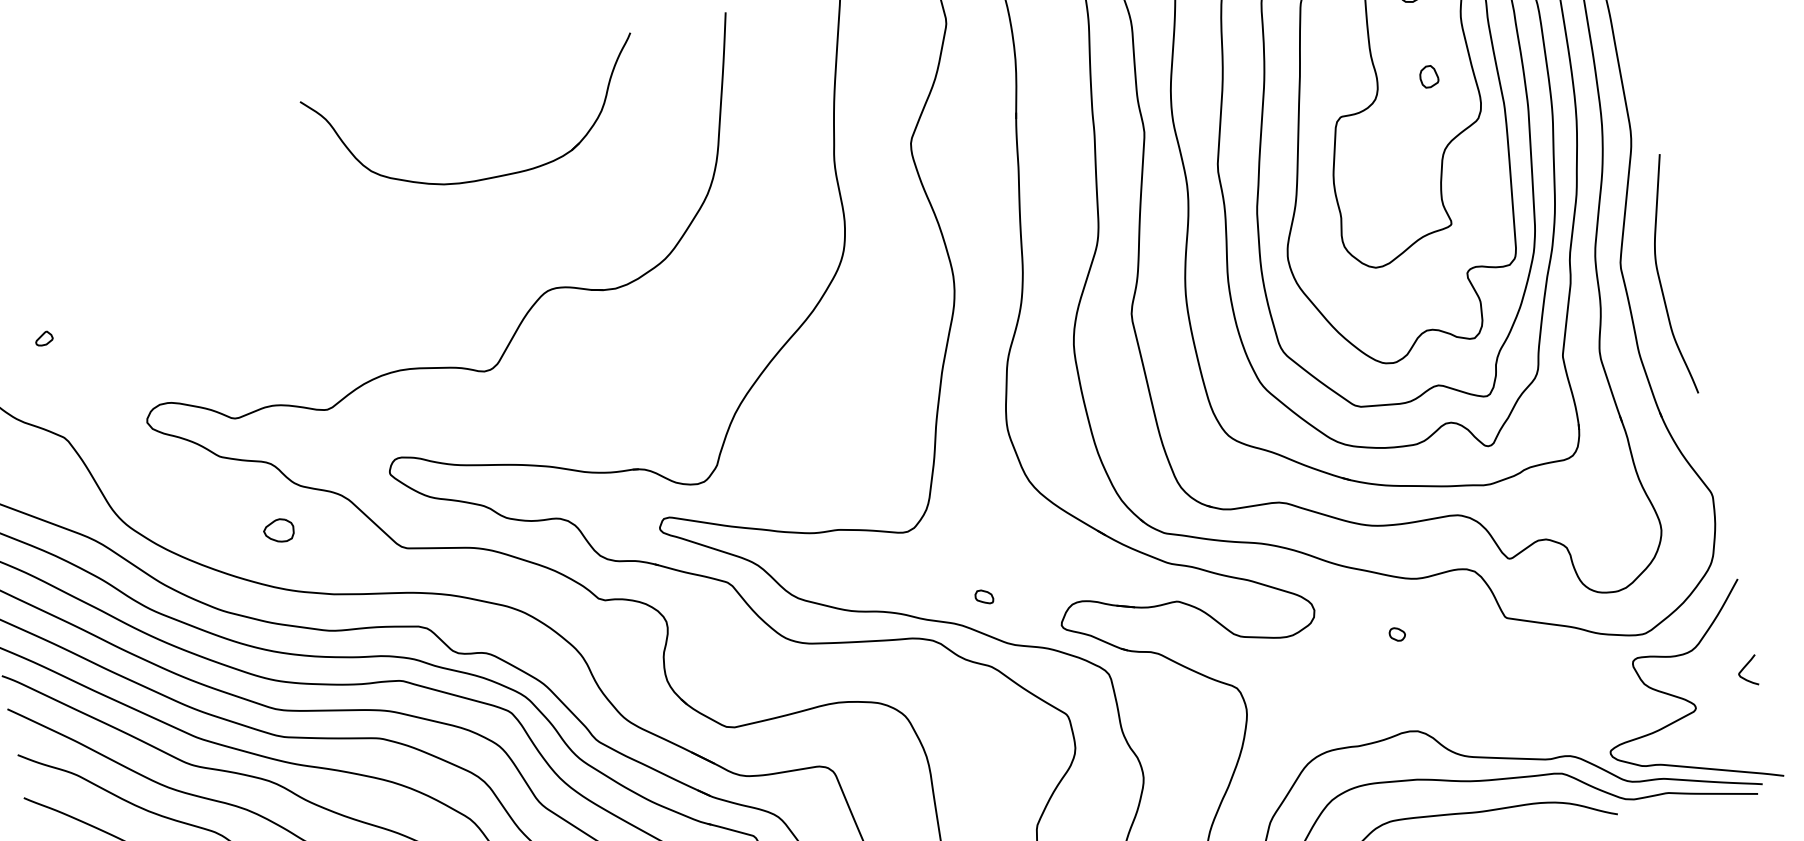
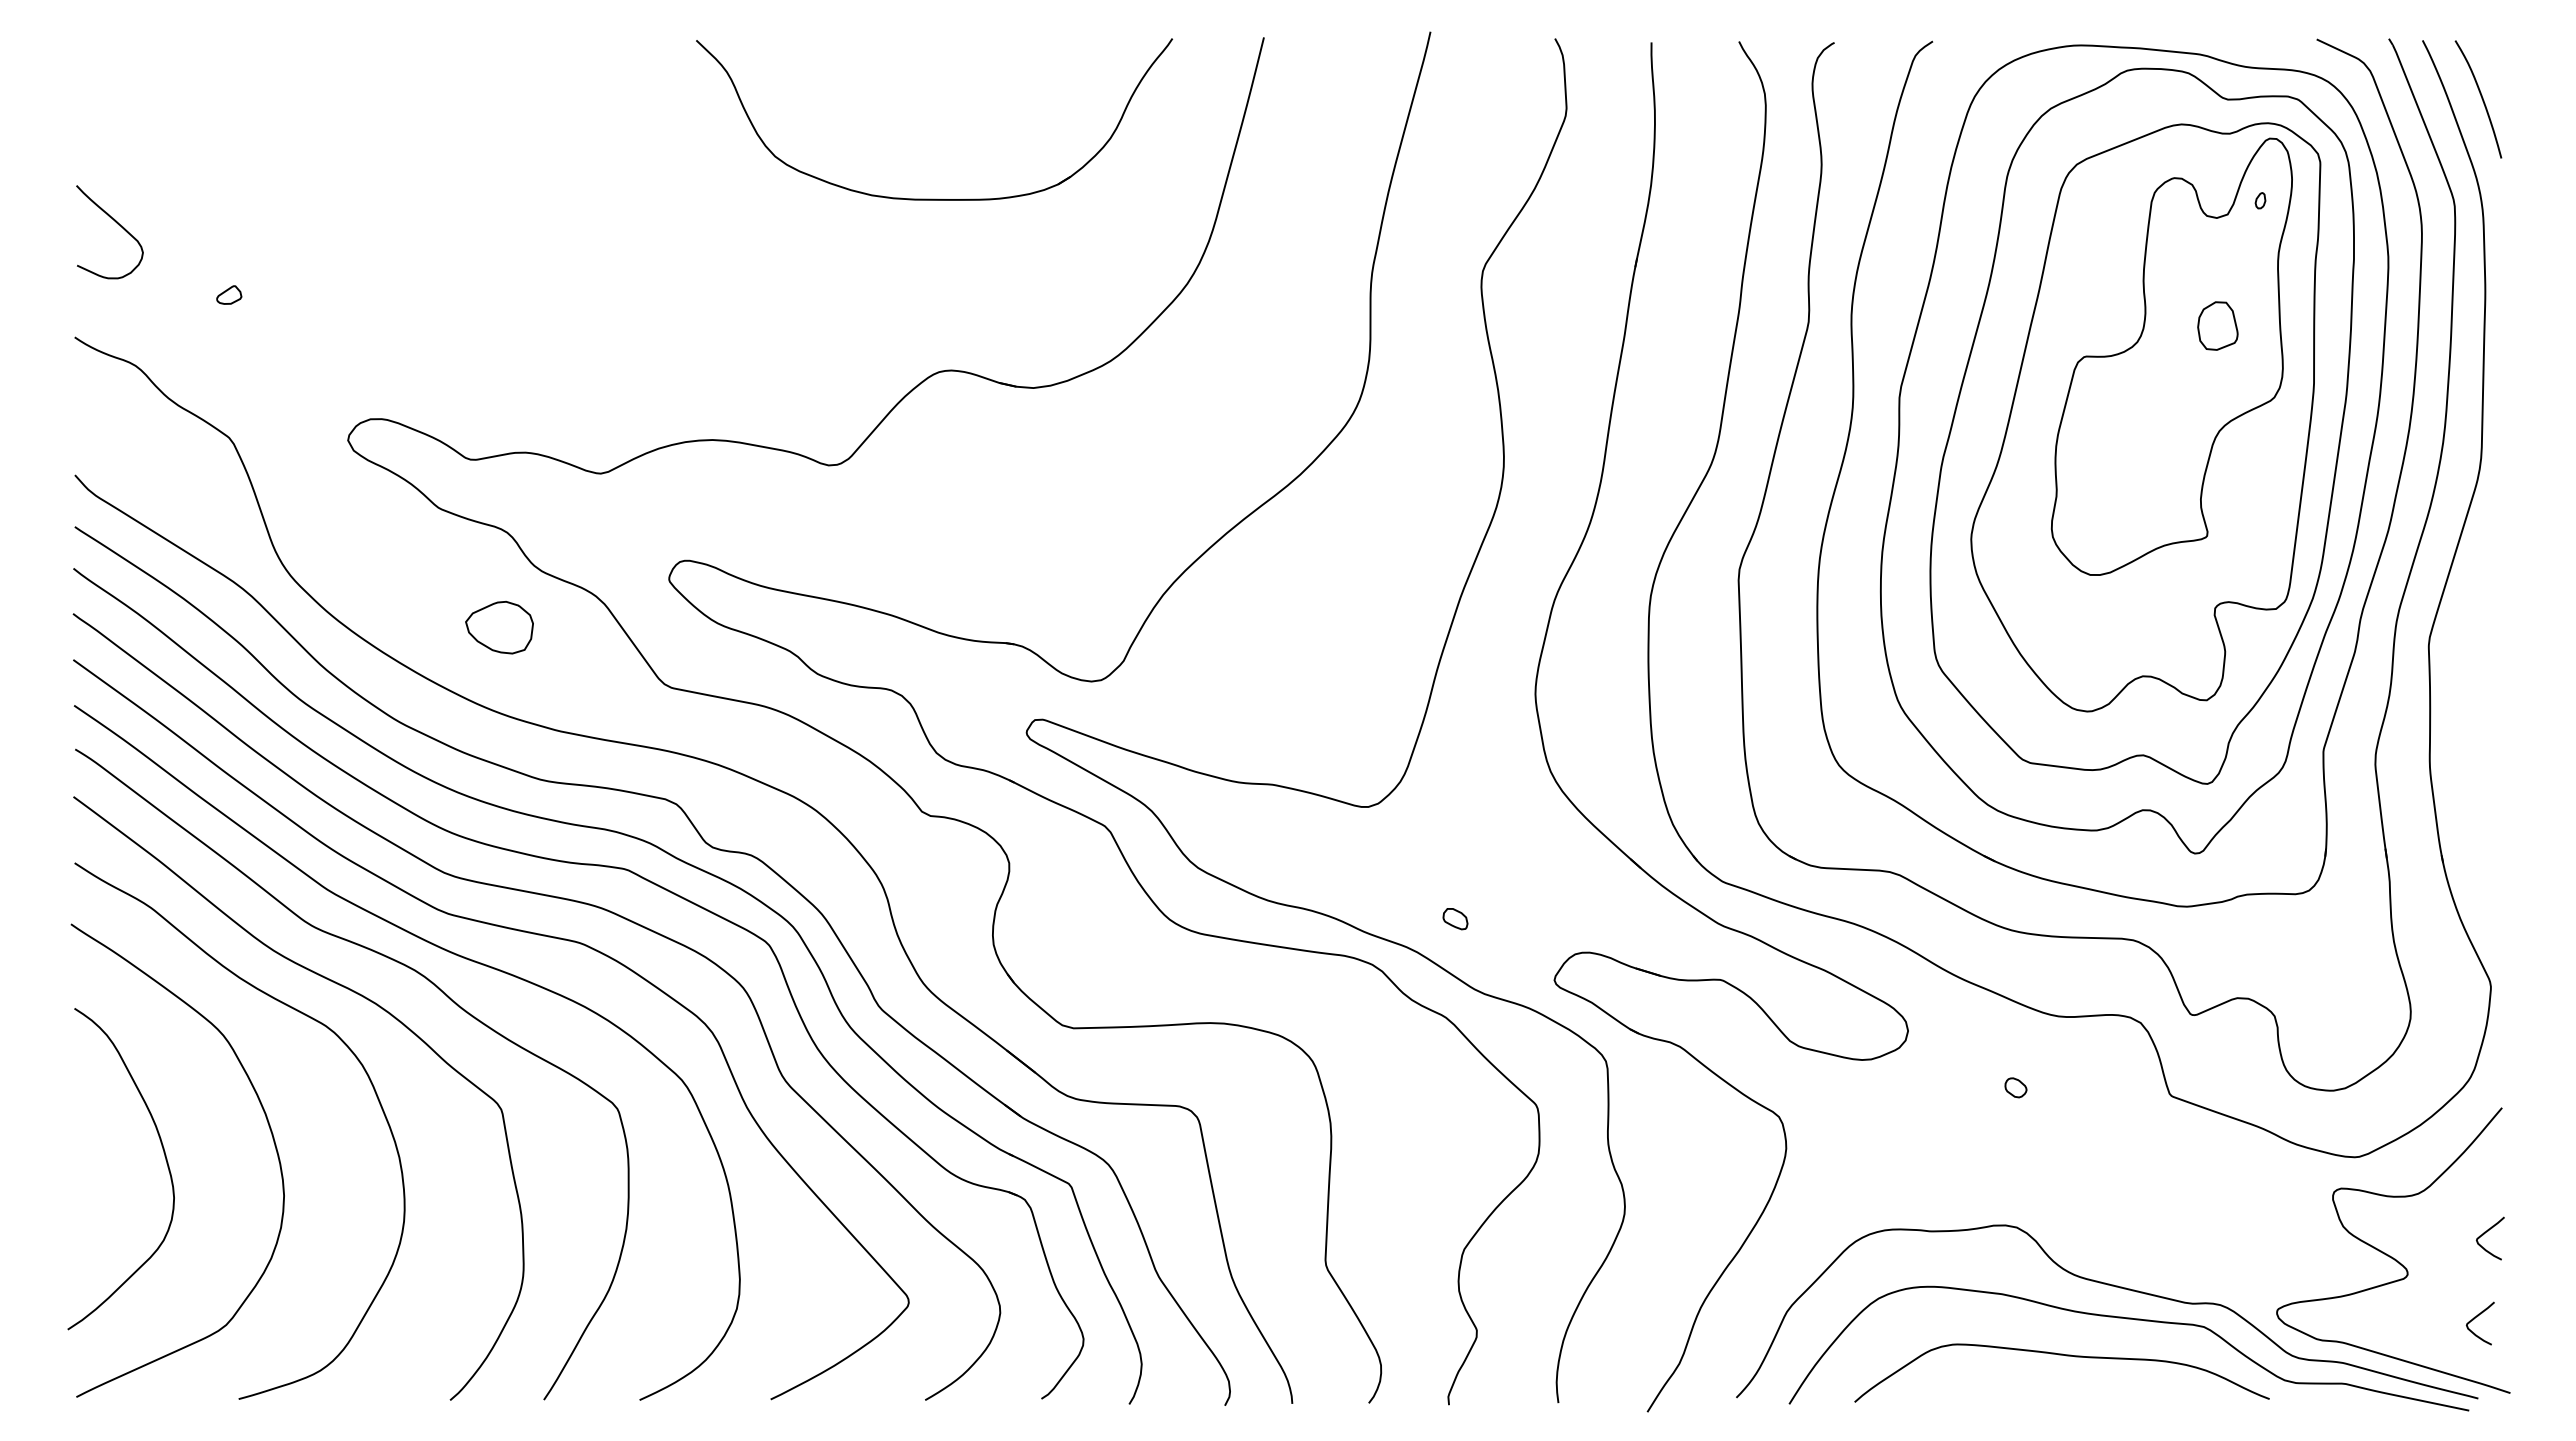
part: (1428, 76) -> (2217, 325), size x1.6
part: (487, 177) -> (934, 198), moved
curve: (1659, 277) -> (2479, 669), removed
part: (279, 530) -> (499, 627), size x1.6
curve: (1749, 729) -> (2475, 1318), added

